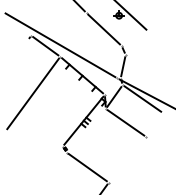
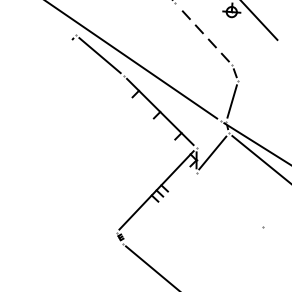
line: (104, 29) -> (204, 34), solid -> dashed
line: (32, 93) -> (70, 136), removed
line: (125, 122) -> (228, 198), removed

